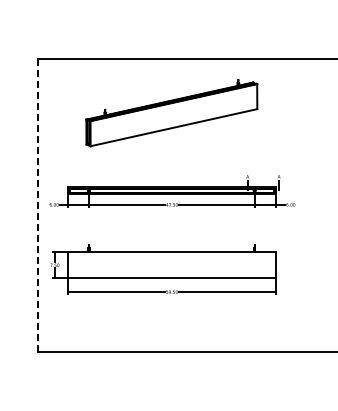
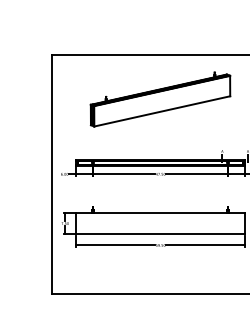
line: (38, 205) -> (51, 174), dashed -> solid

